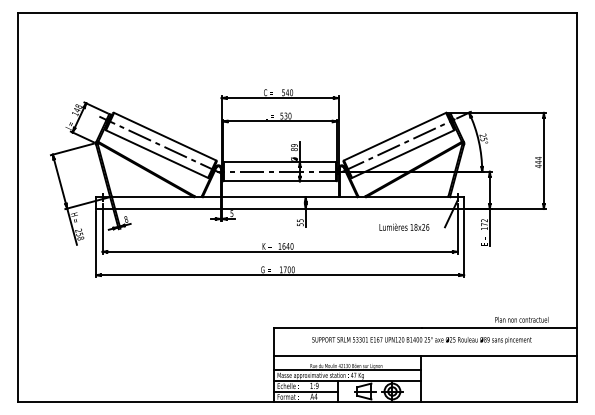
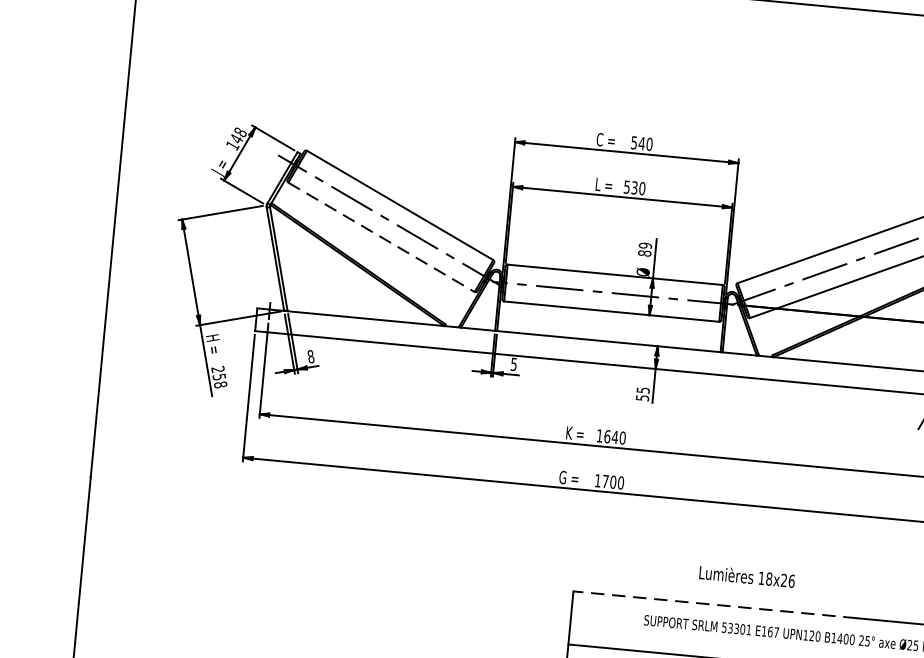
line: (157, 154) -> (382, 238), solid -> dashed
text: (404, 226) -> (747, 575), moved
line: (347, 328) -> (713, 604), solid -> dashed

